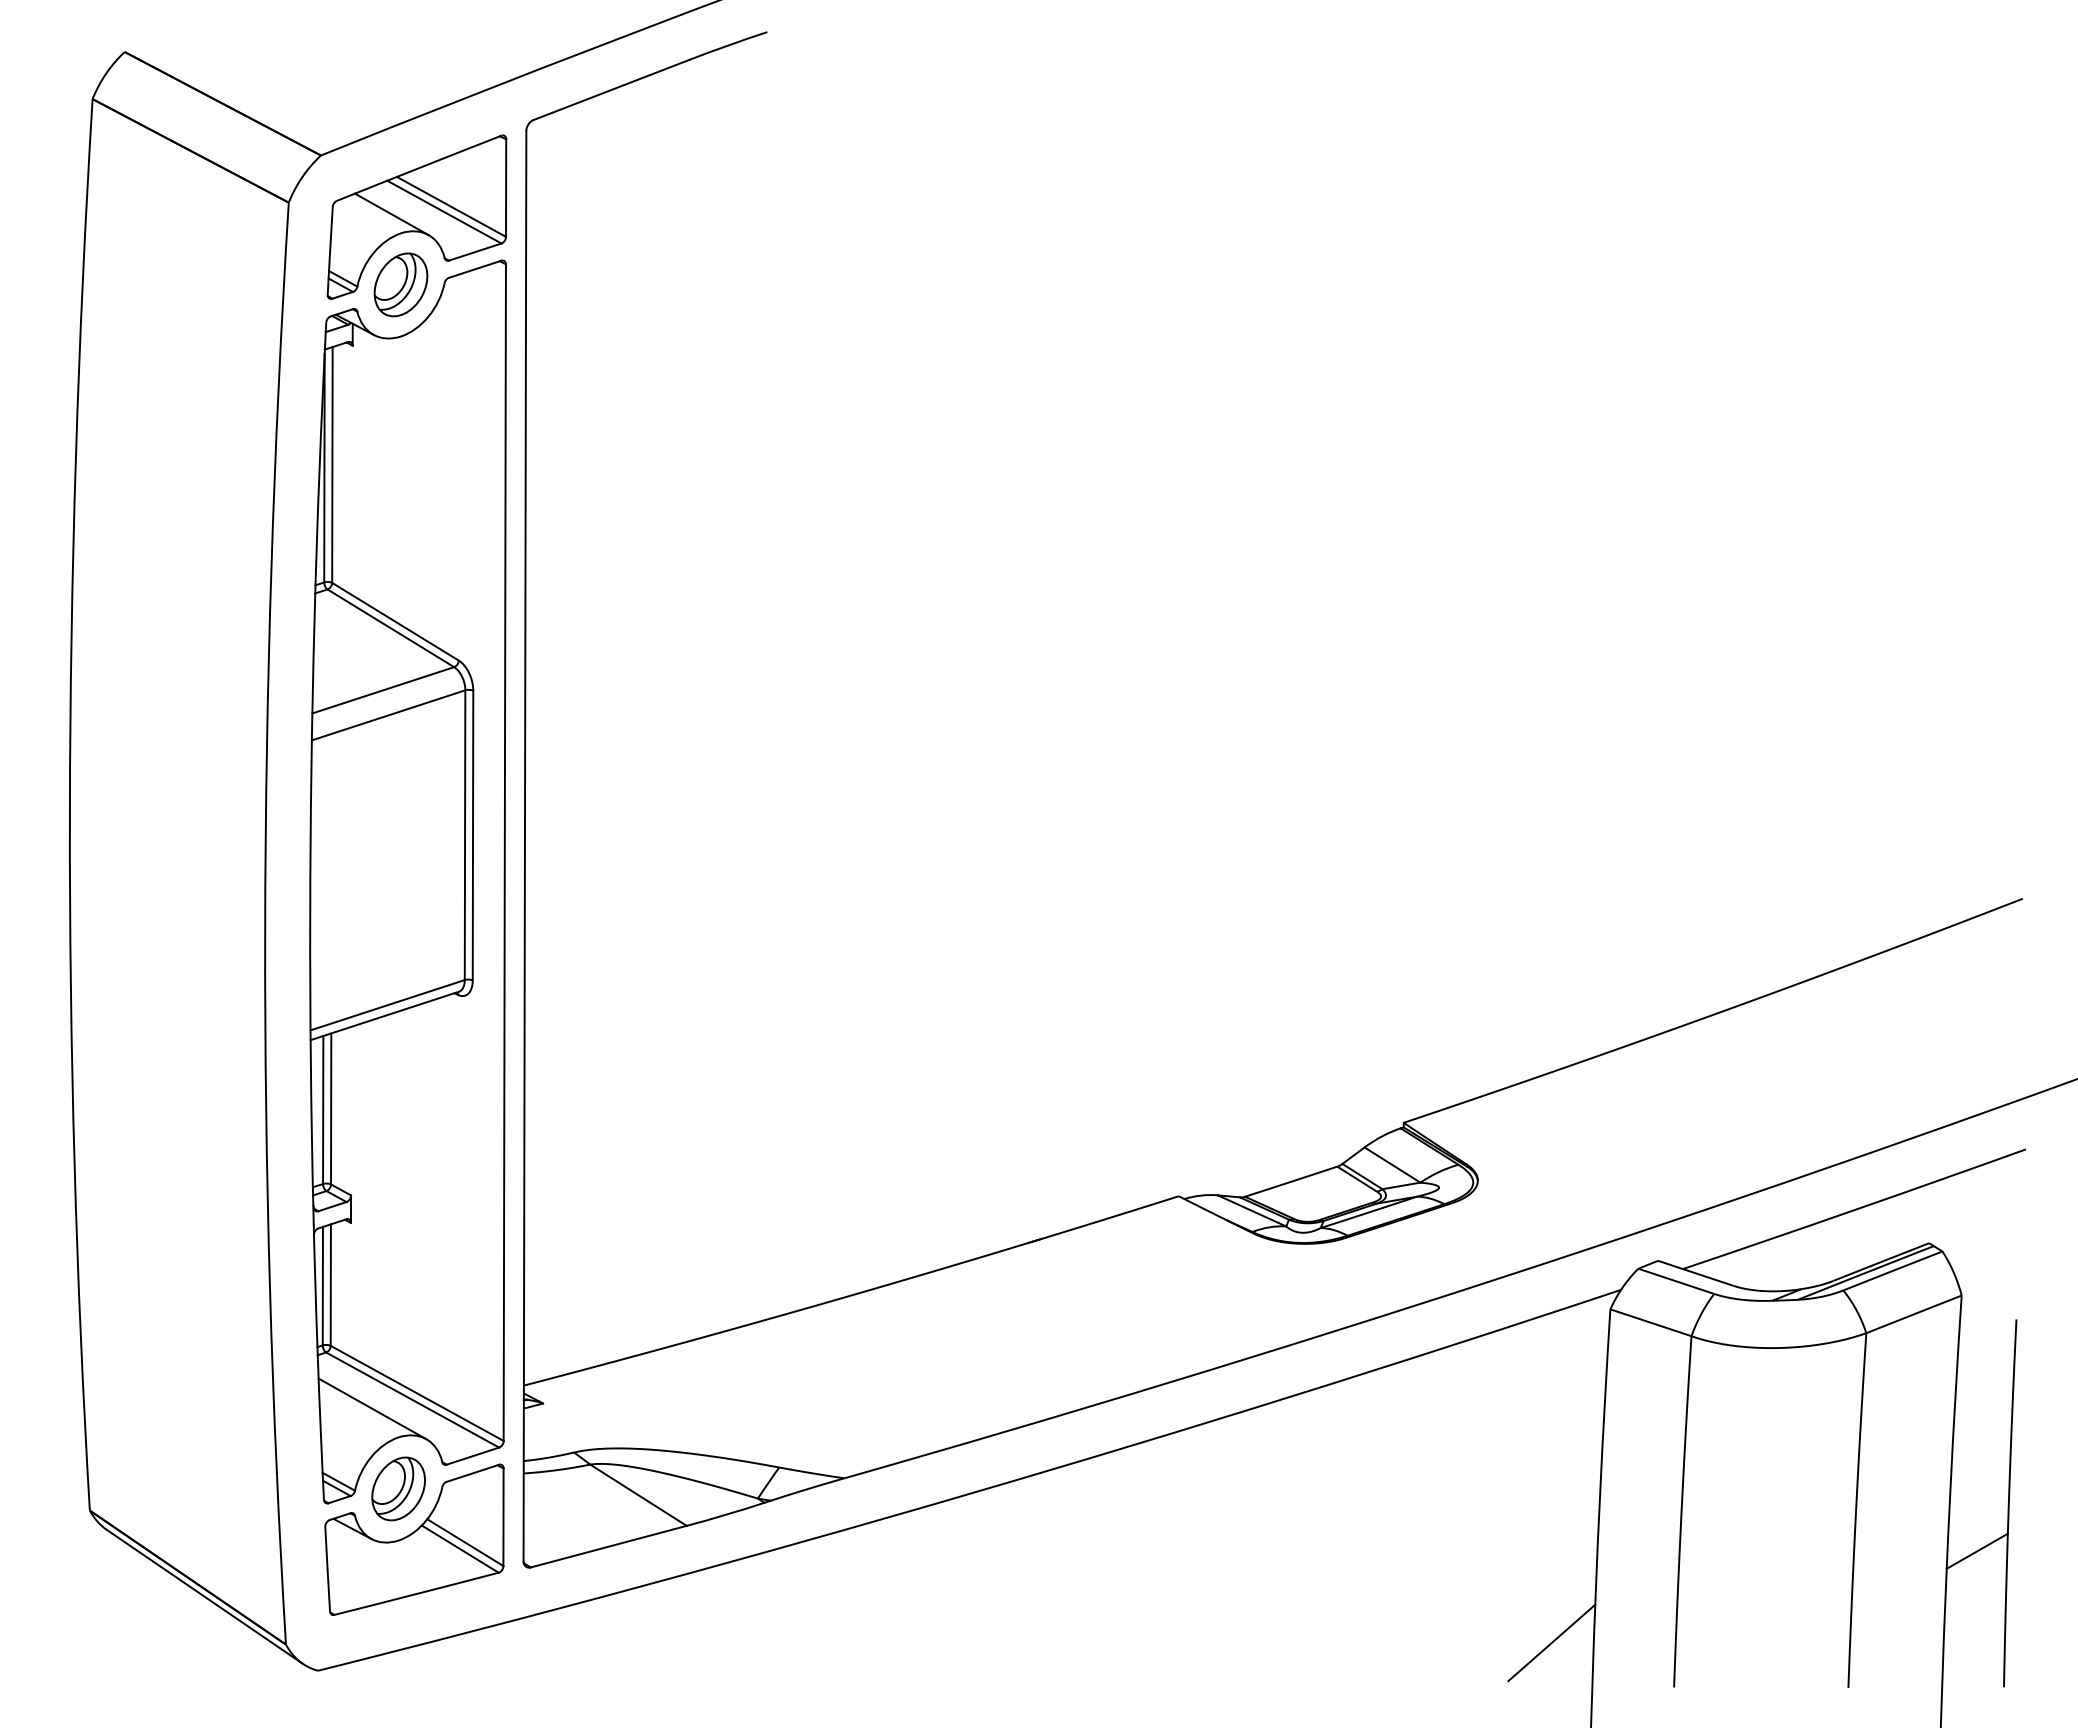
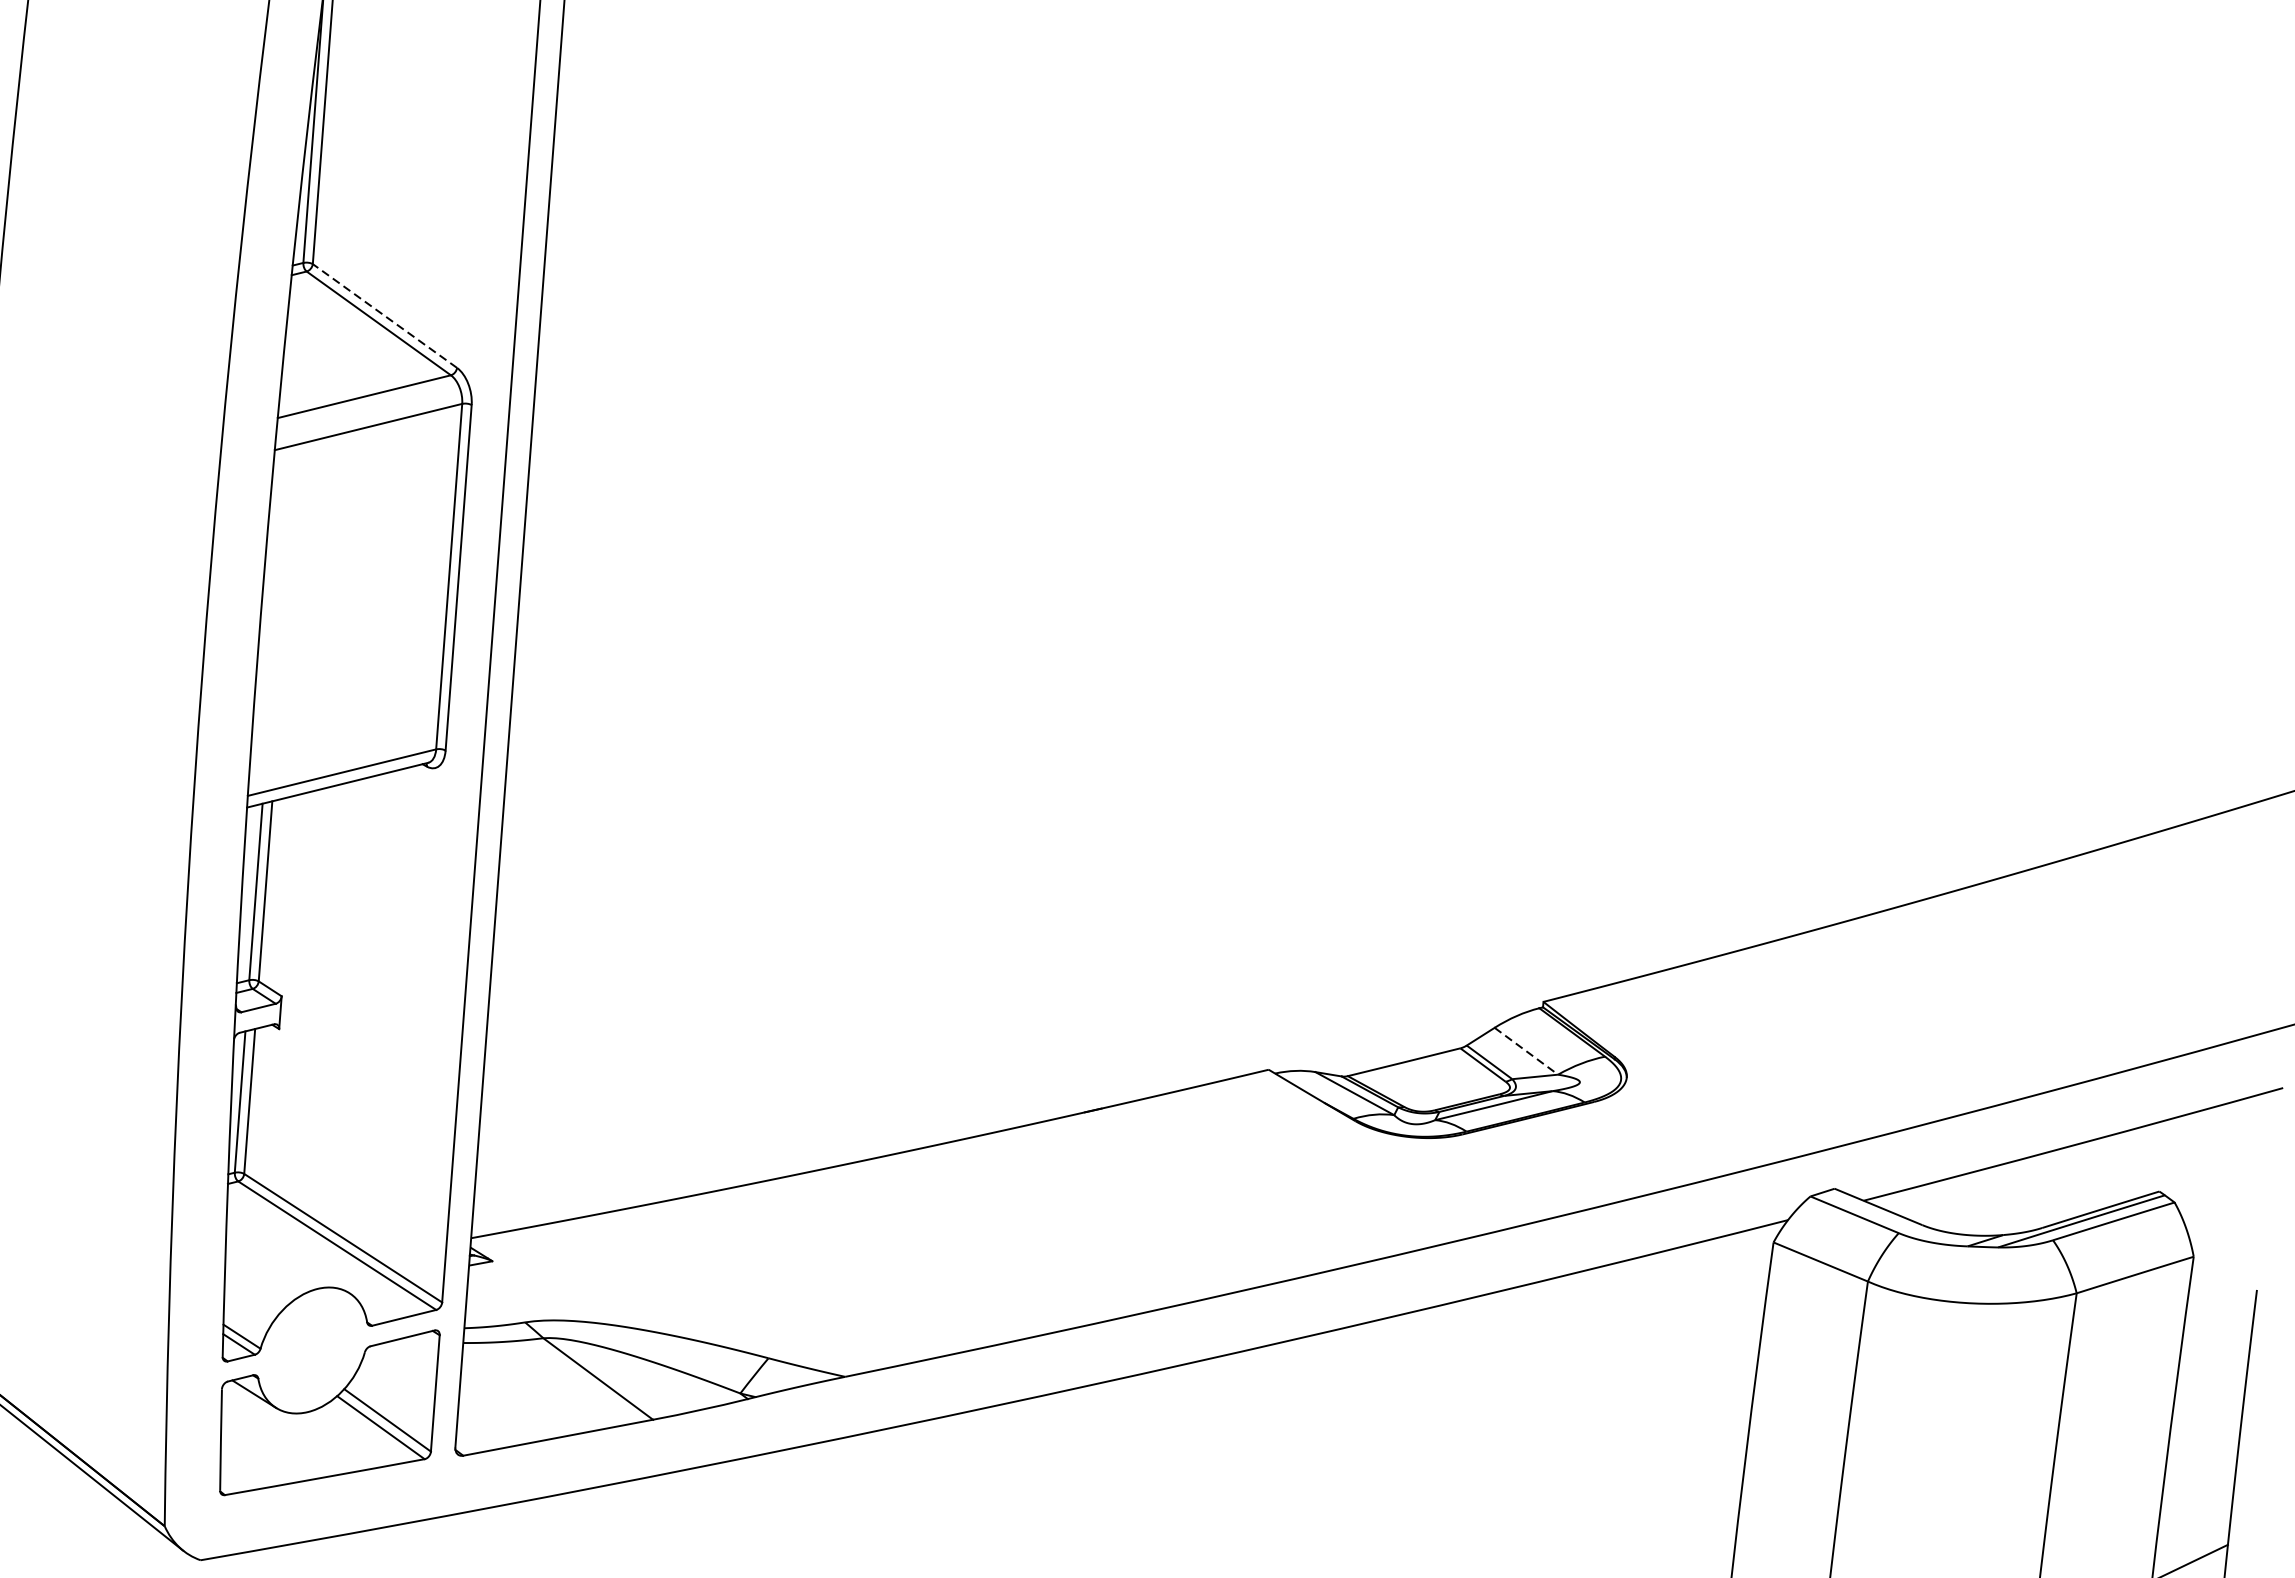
line: (395, 621) -> (384, 315), solid -> dashed
line: (1392, 1165) -> (1526, 1051), solid -> dashed
line: (372, 1408) -> (288, 1252), removed
part: (398, 1488) -> (312, 1349), removed

